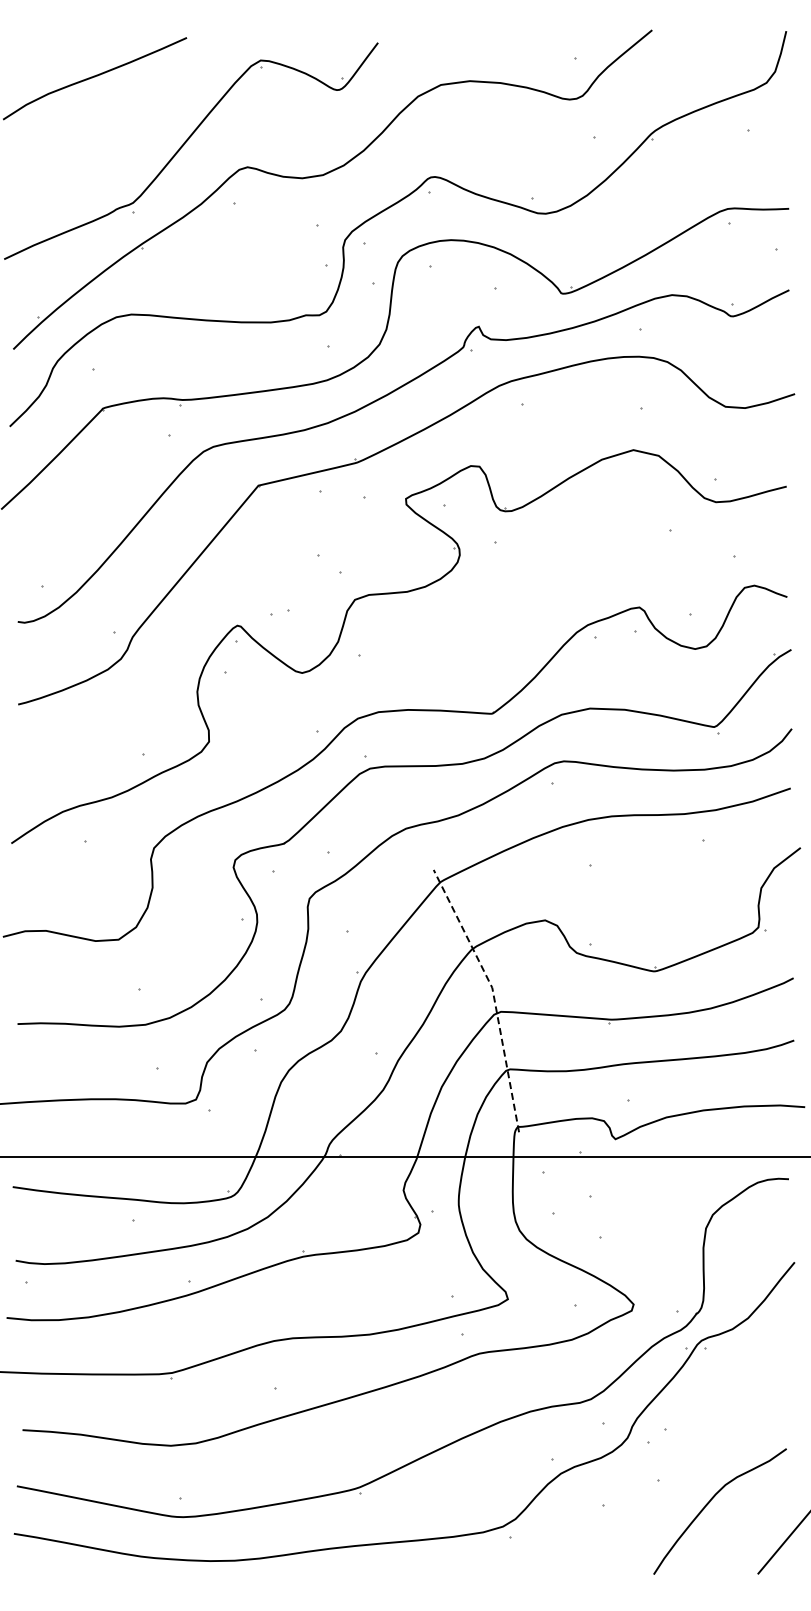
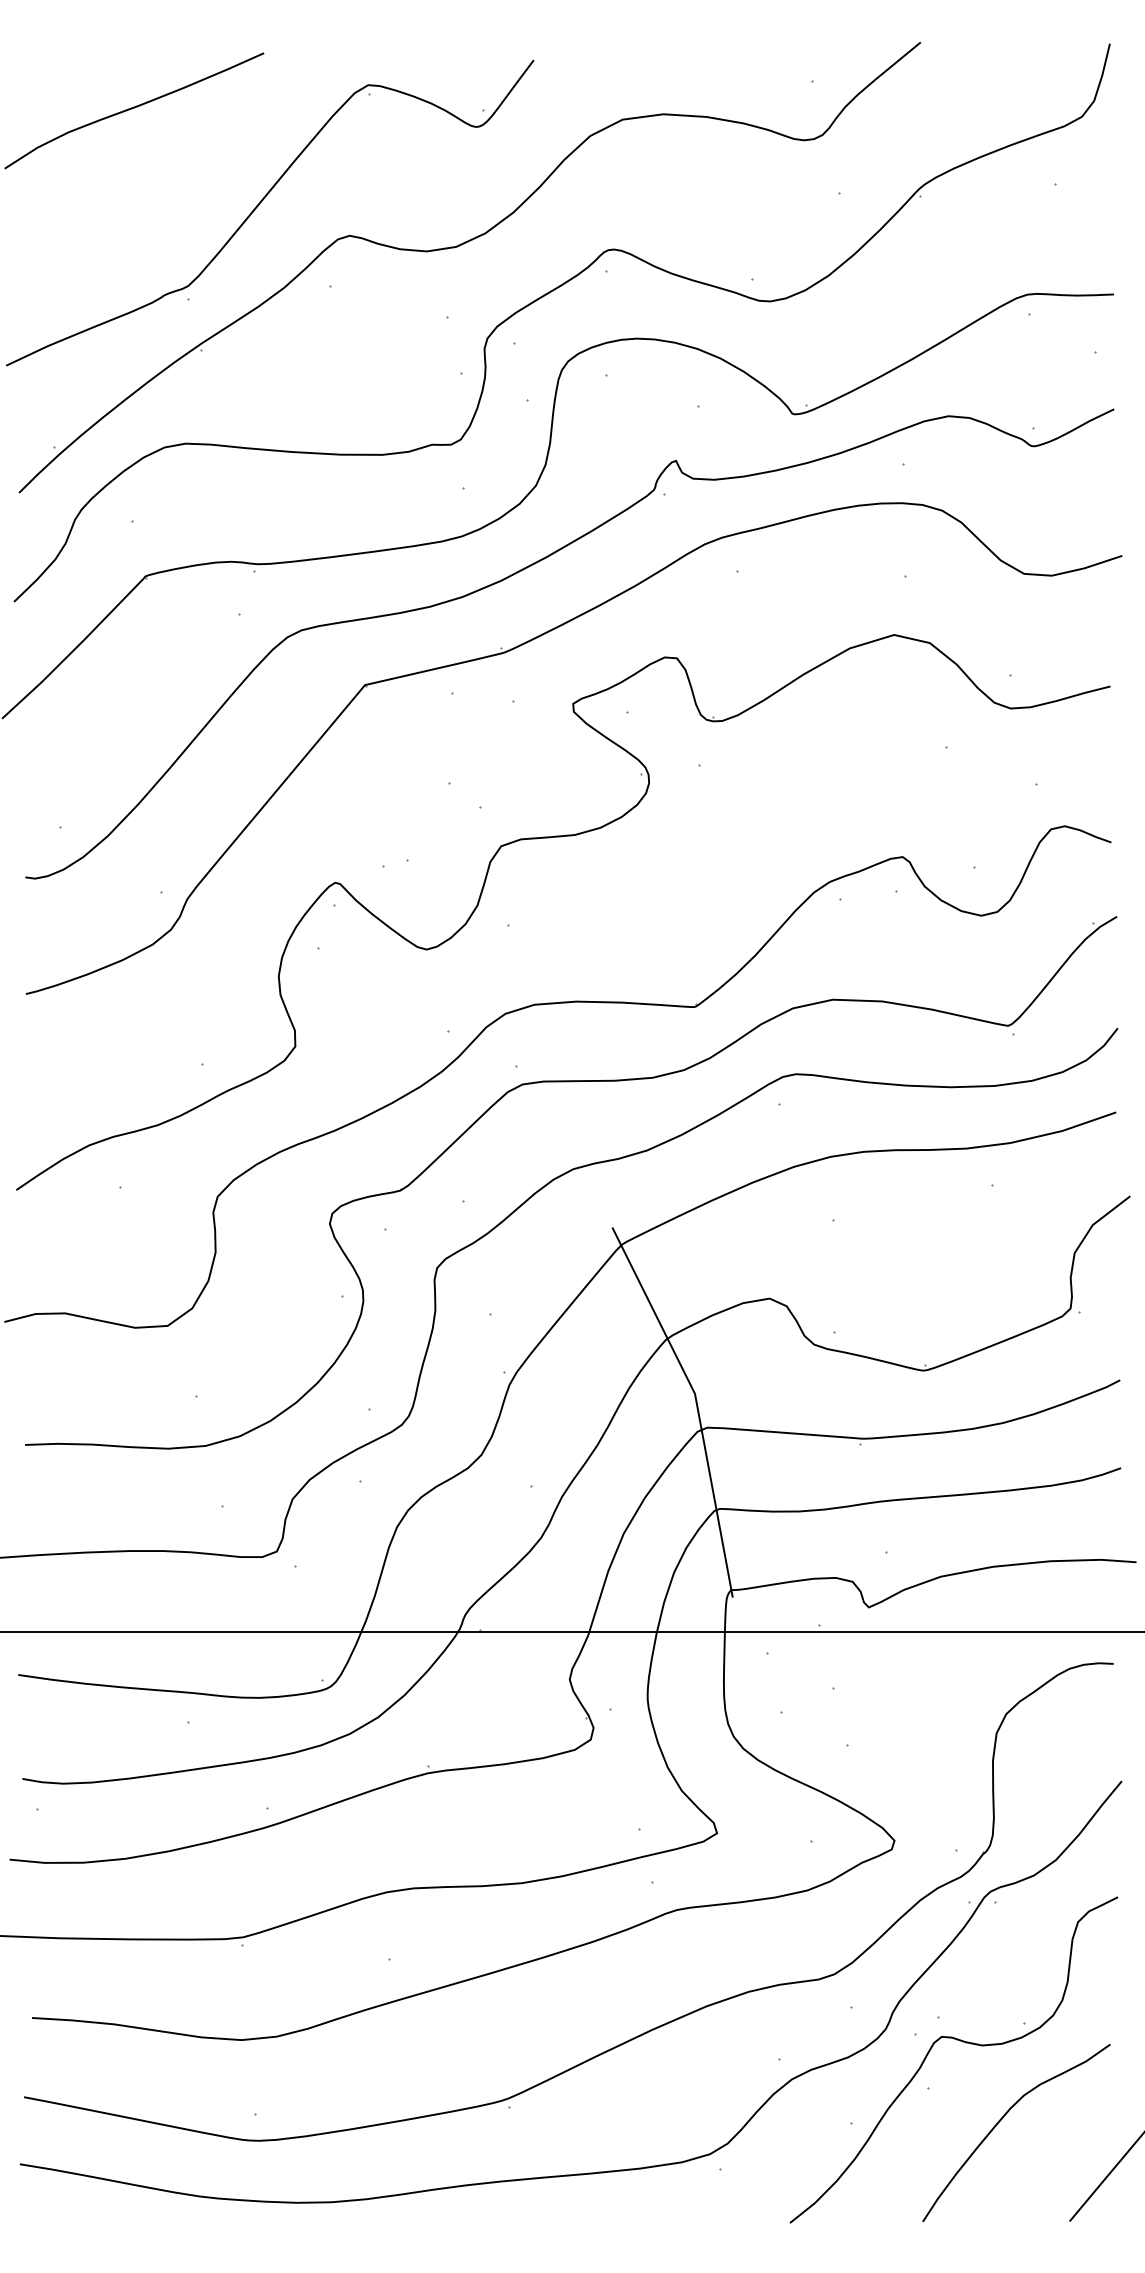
line: (493, 994) -> (696, 1403), dashed -> solid
part: (678, 1446) -> (957, 2041), added

